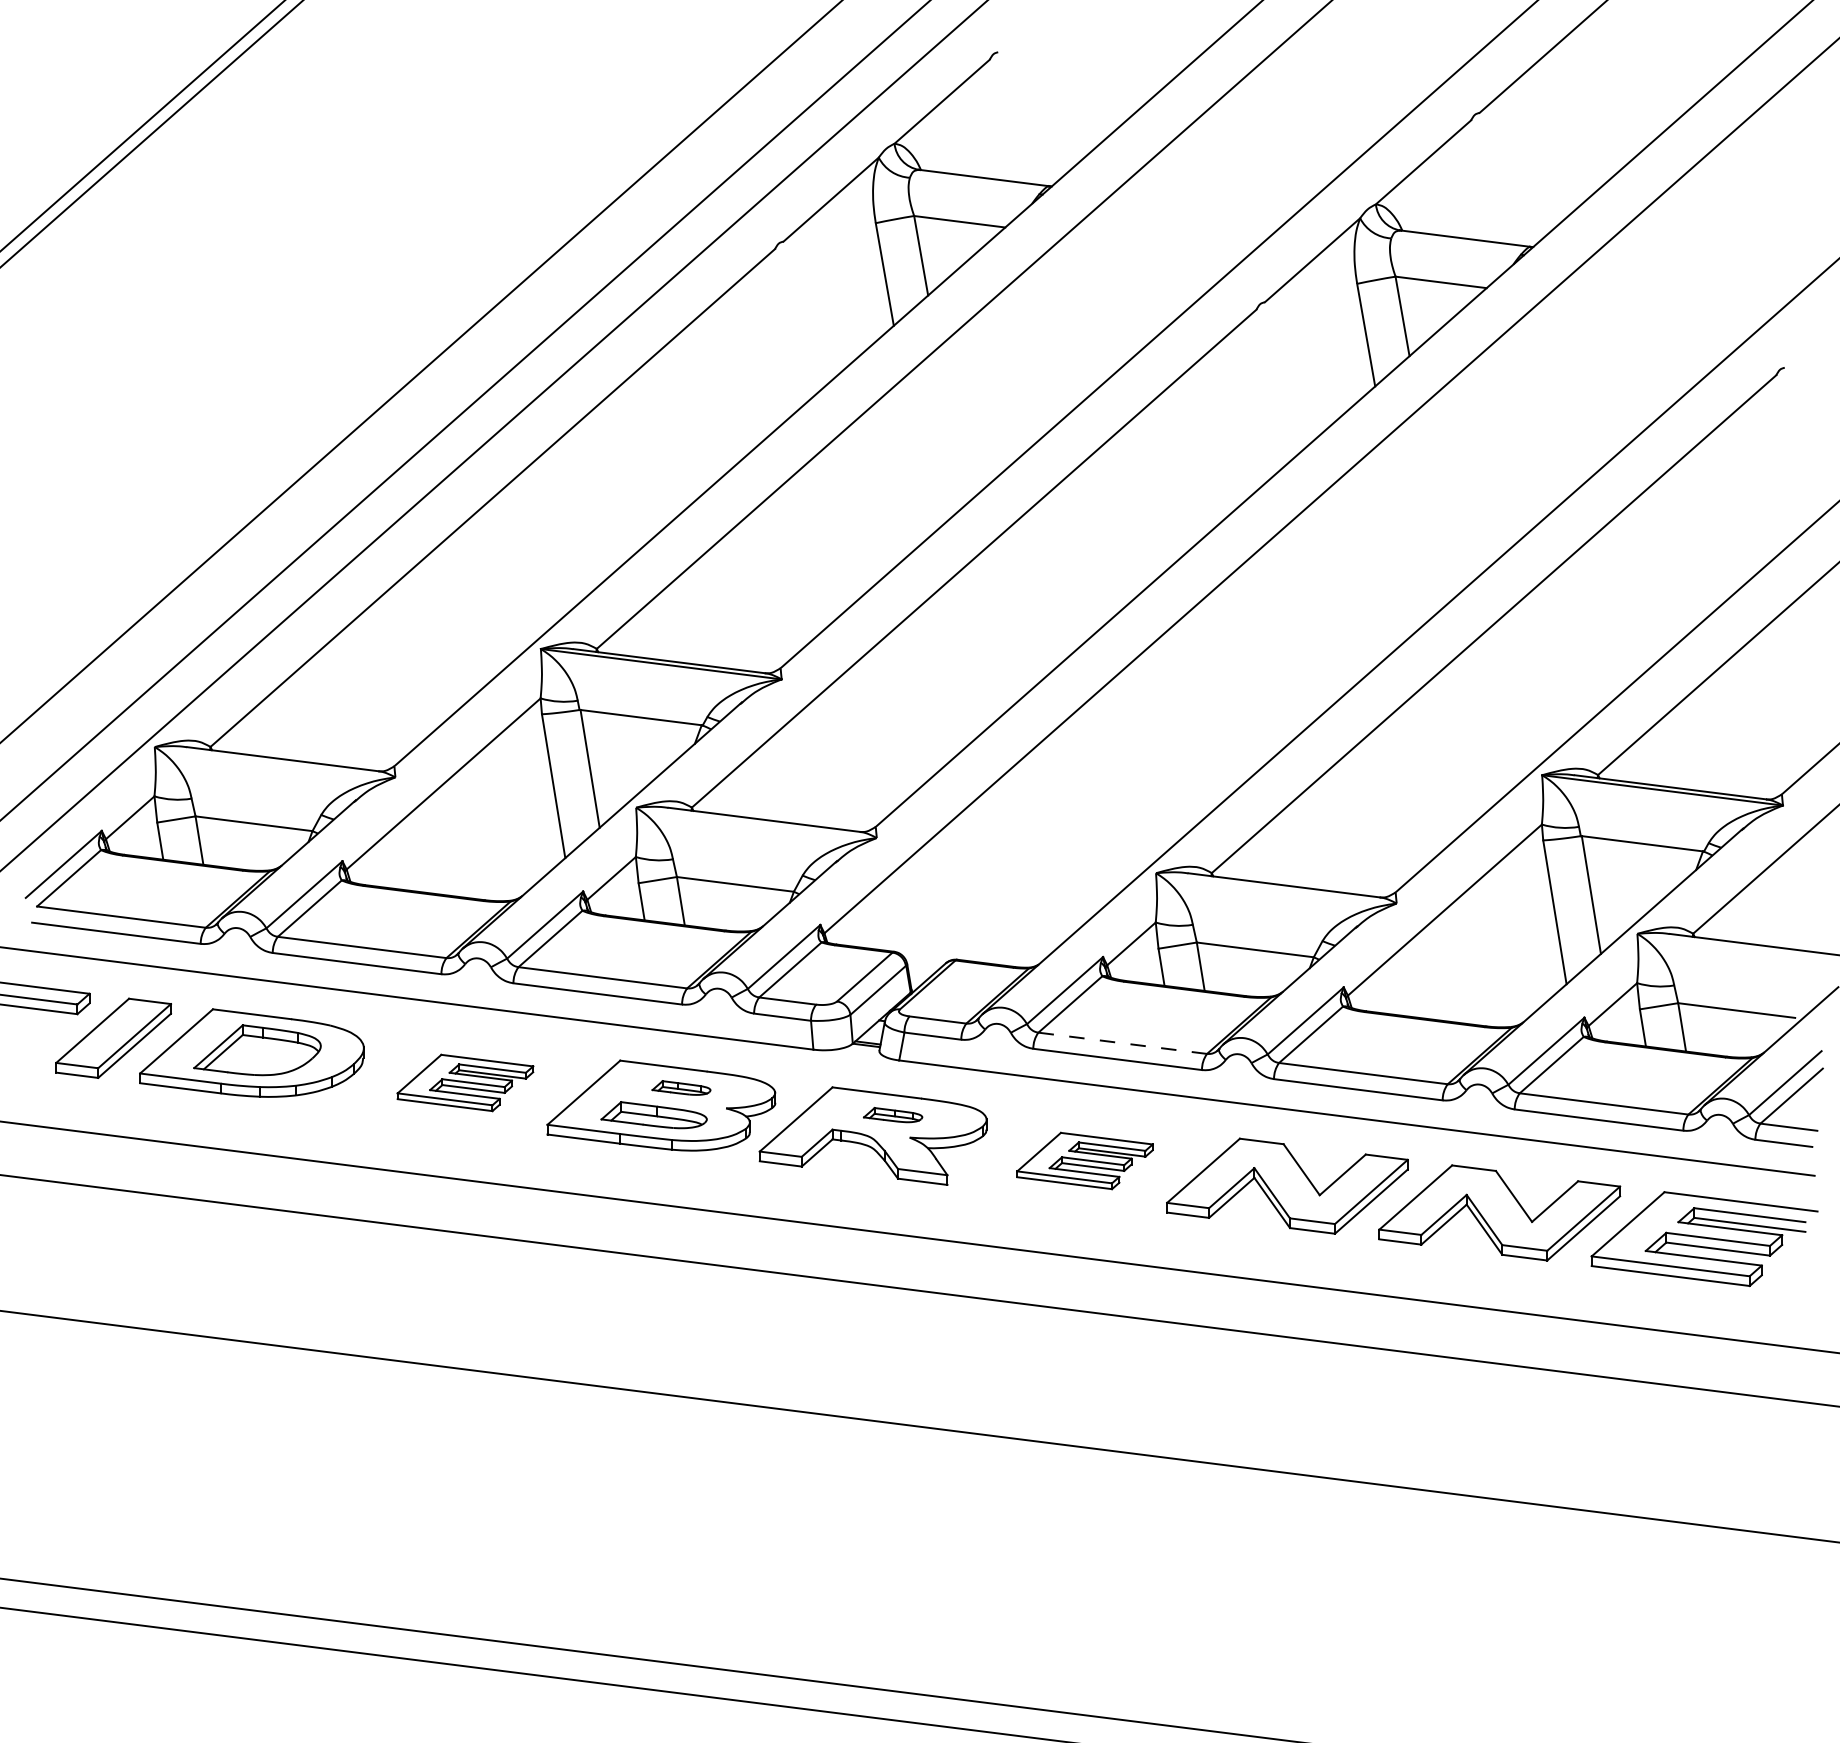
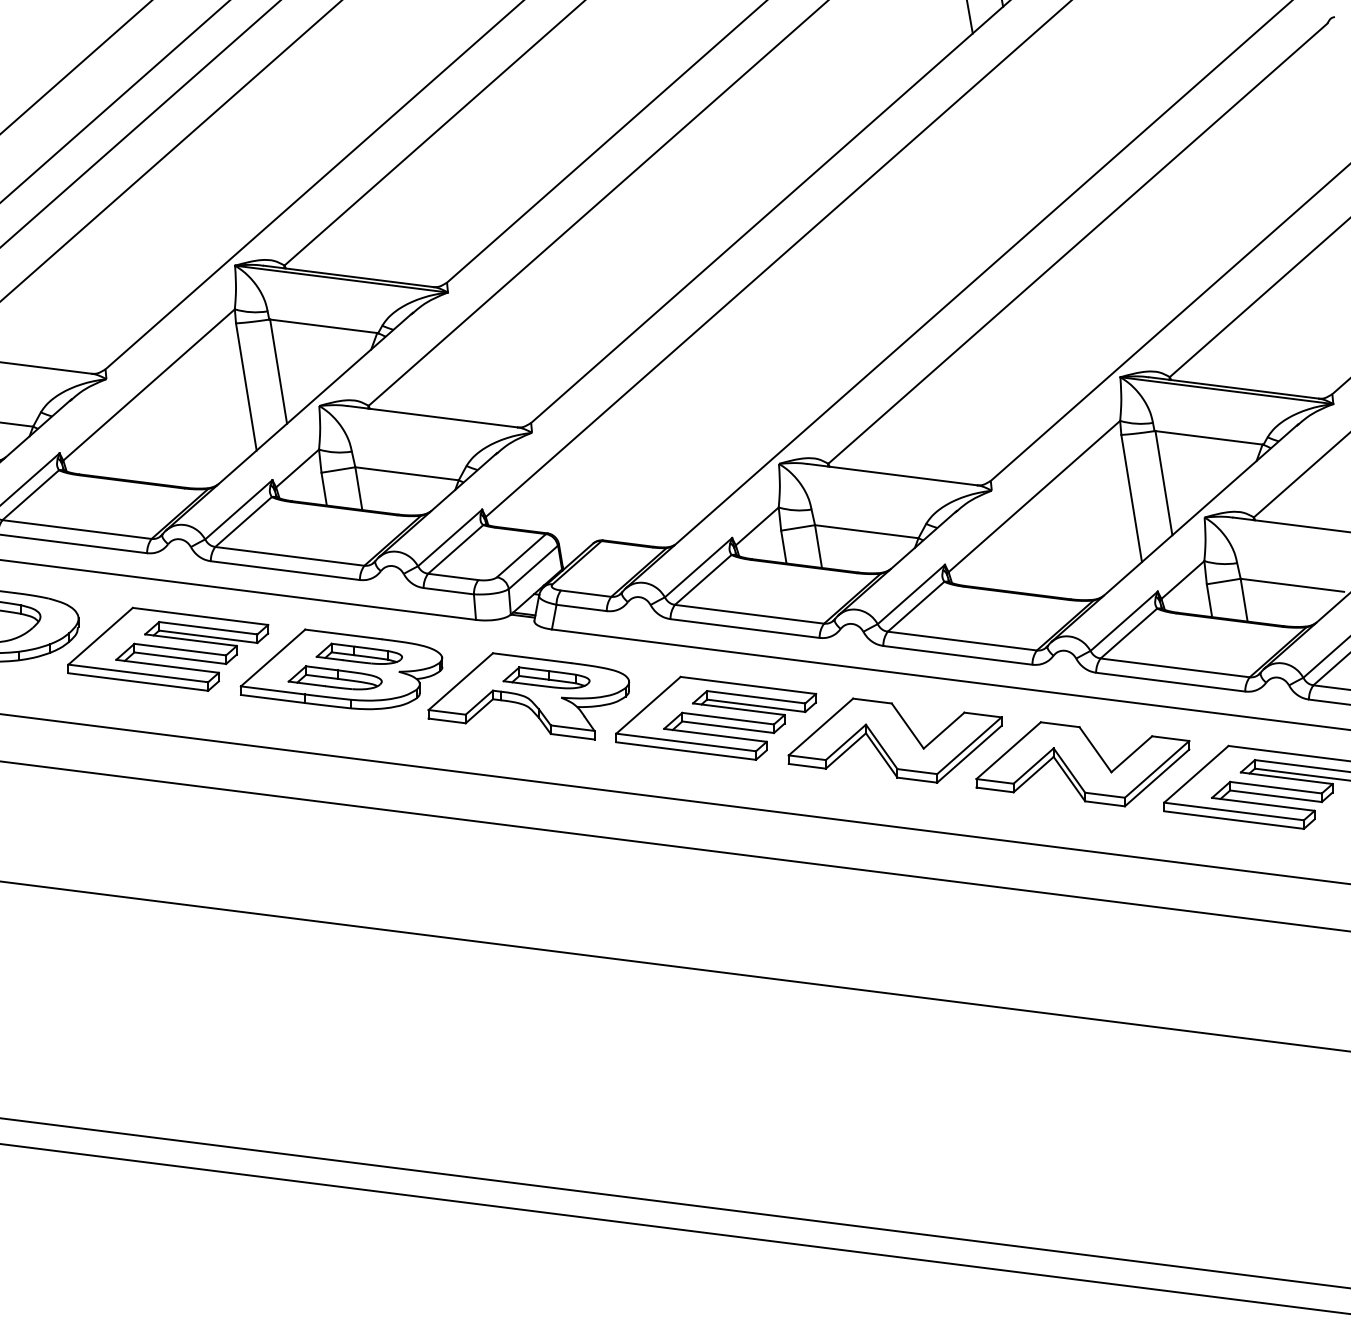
line: (1122, 1043) -> (749, 614), dashed -> solid
part: (465, 1082) -> (168, 648), size x1.67
part: (681, 1087) -> (359, 653), size x1.67
part: (892, 1114) -> (545, 677), size x1.67
part: (1084, 1160) -> (715, 717), size x1.67

